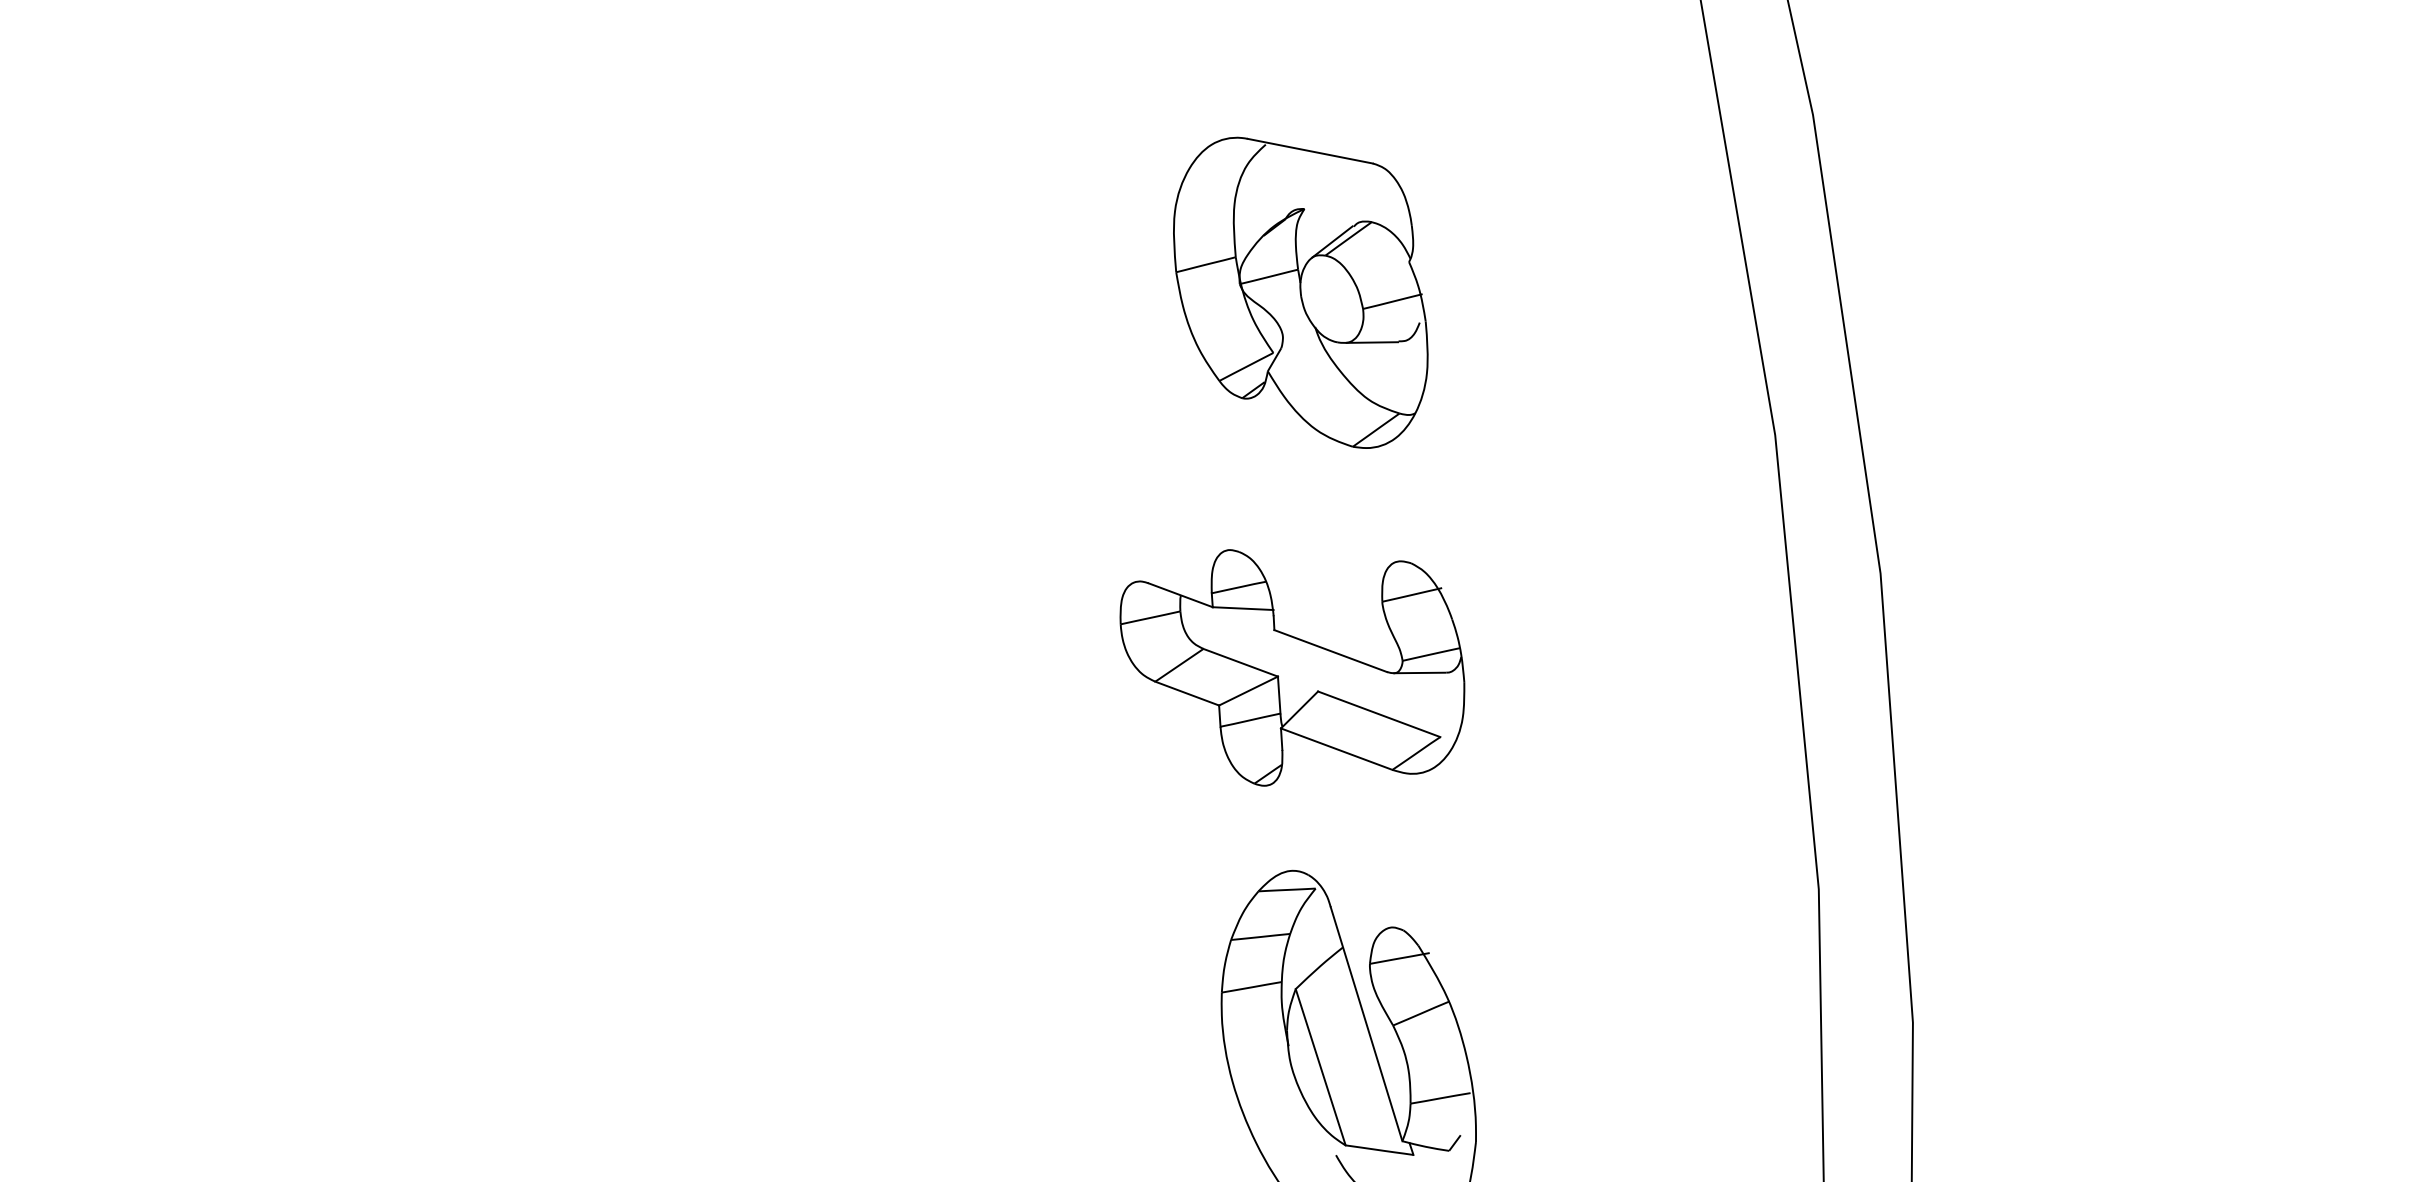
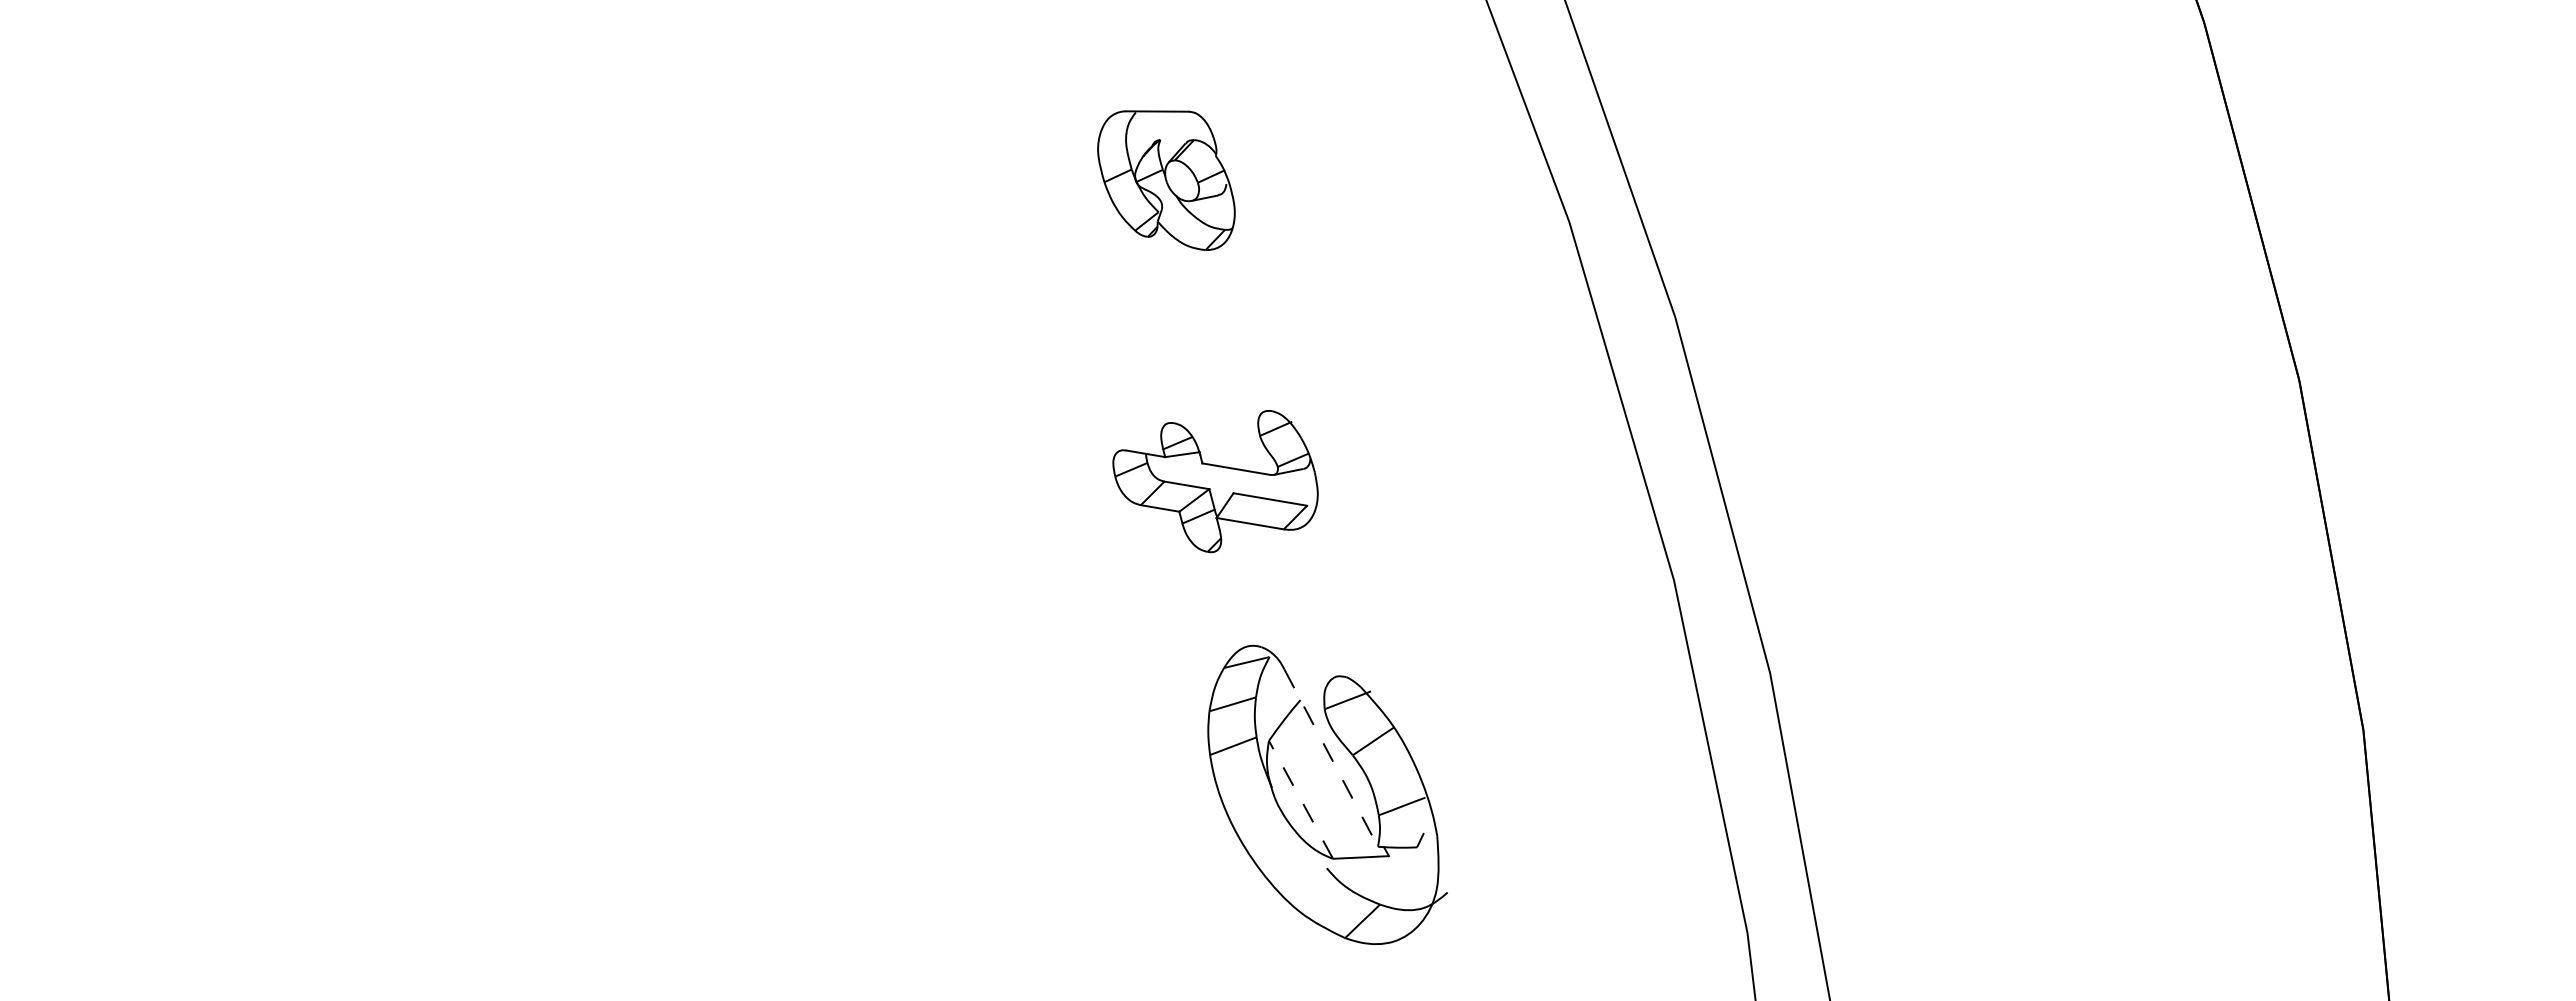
part: (1301, 292) -> (1166, 180), size x0.6
part: (1290, 665) -> (1215, 481), size x0.7
line: (1366, 1024) -> (1331, 758), solid -> dashed
line: (1320, 1066) -> (1300, 799), solid -> dashed

